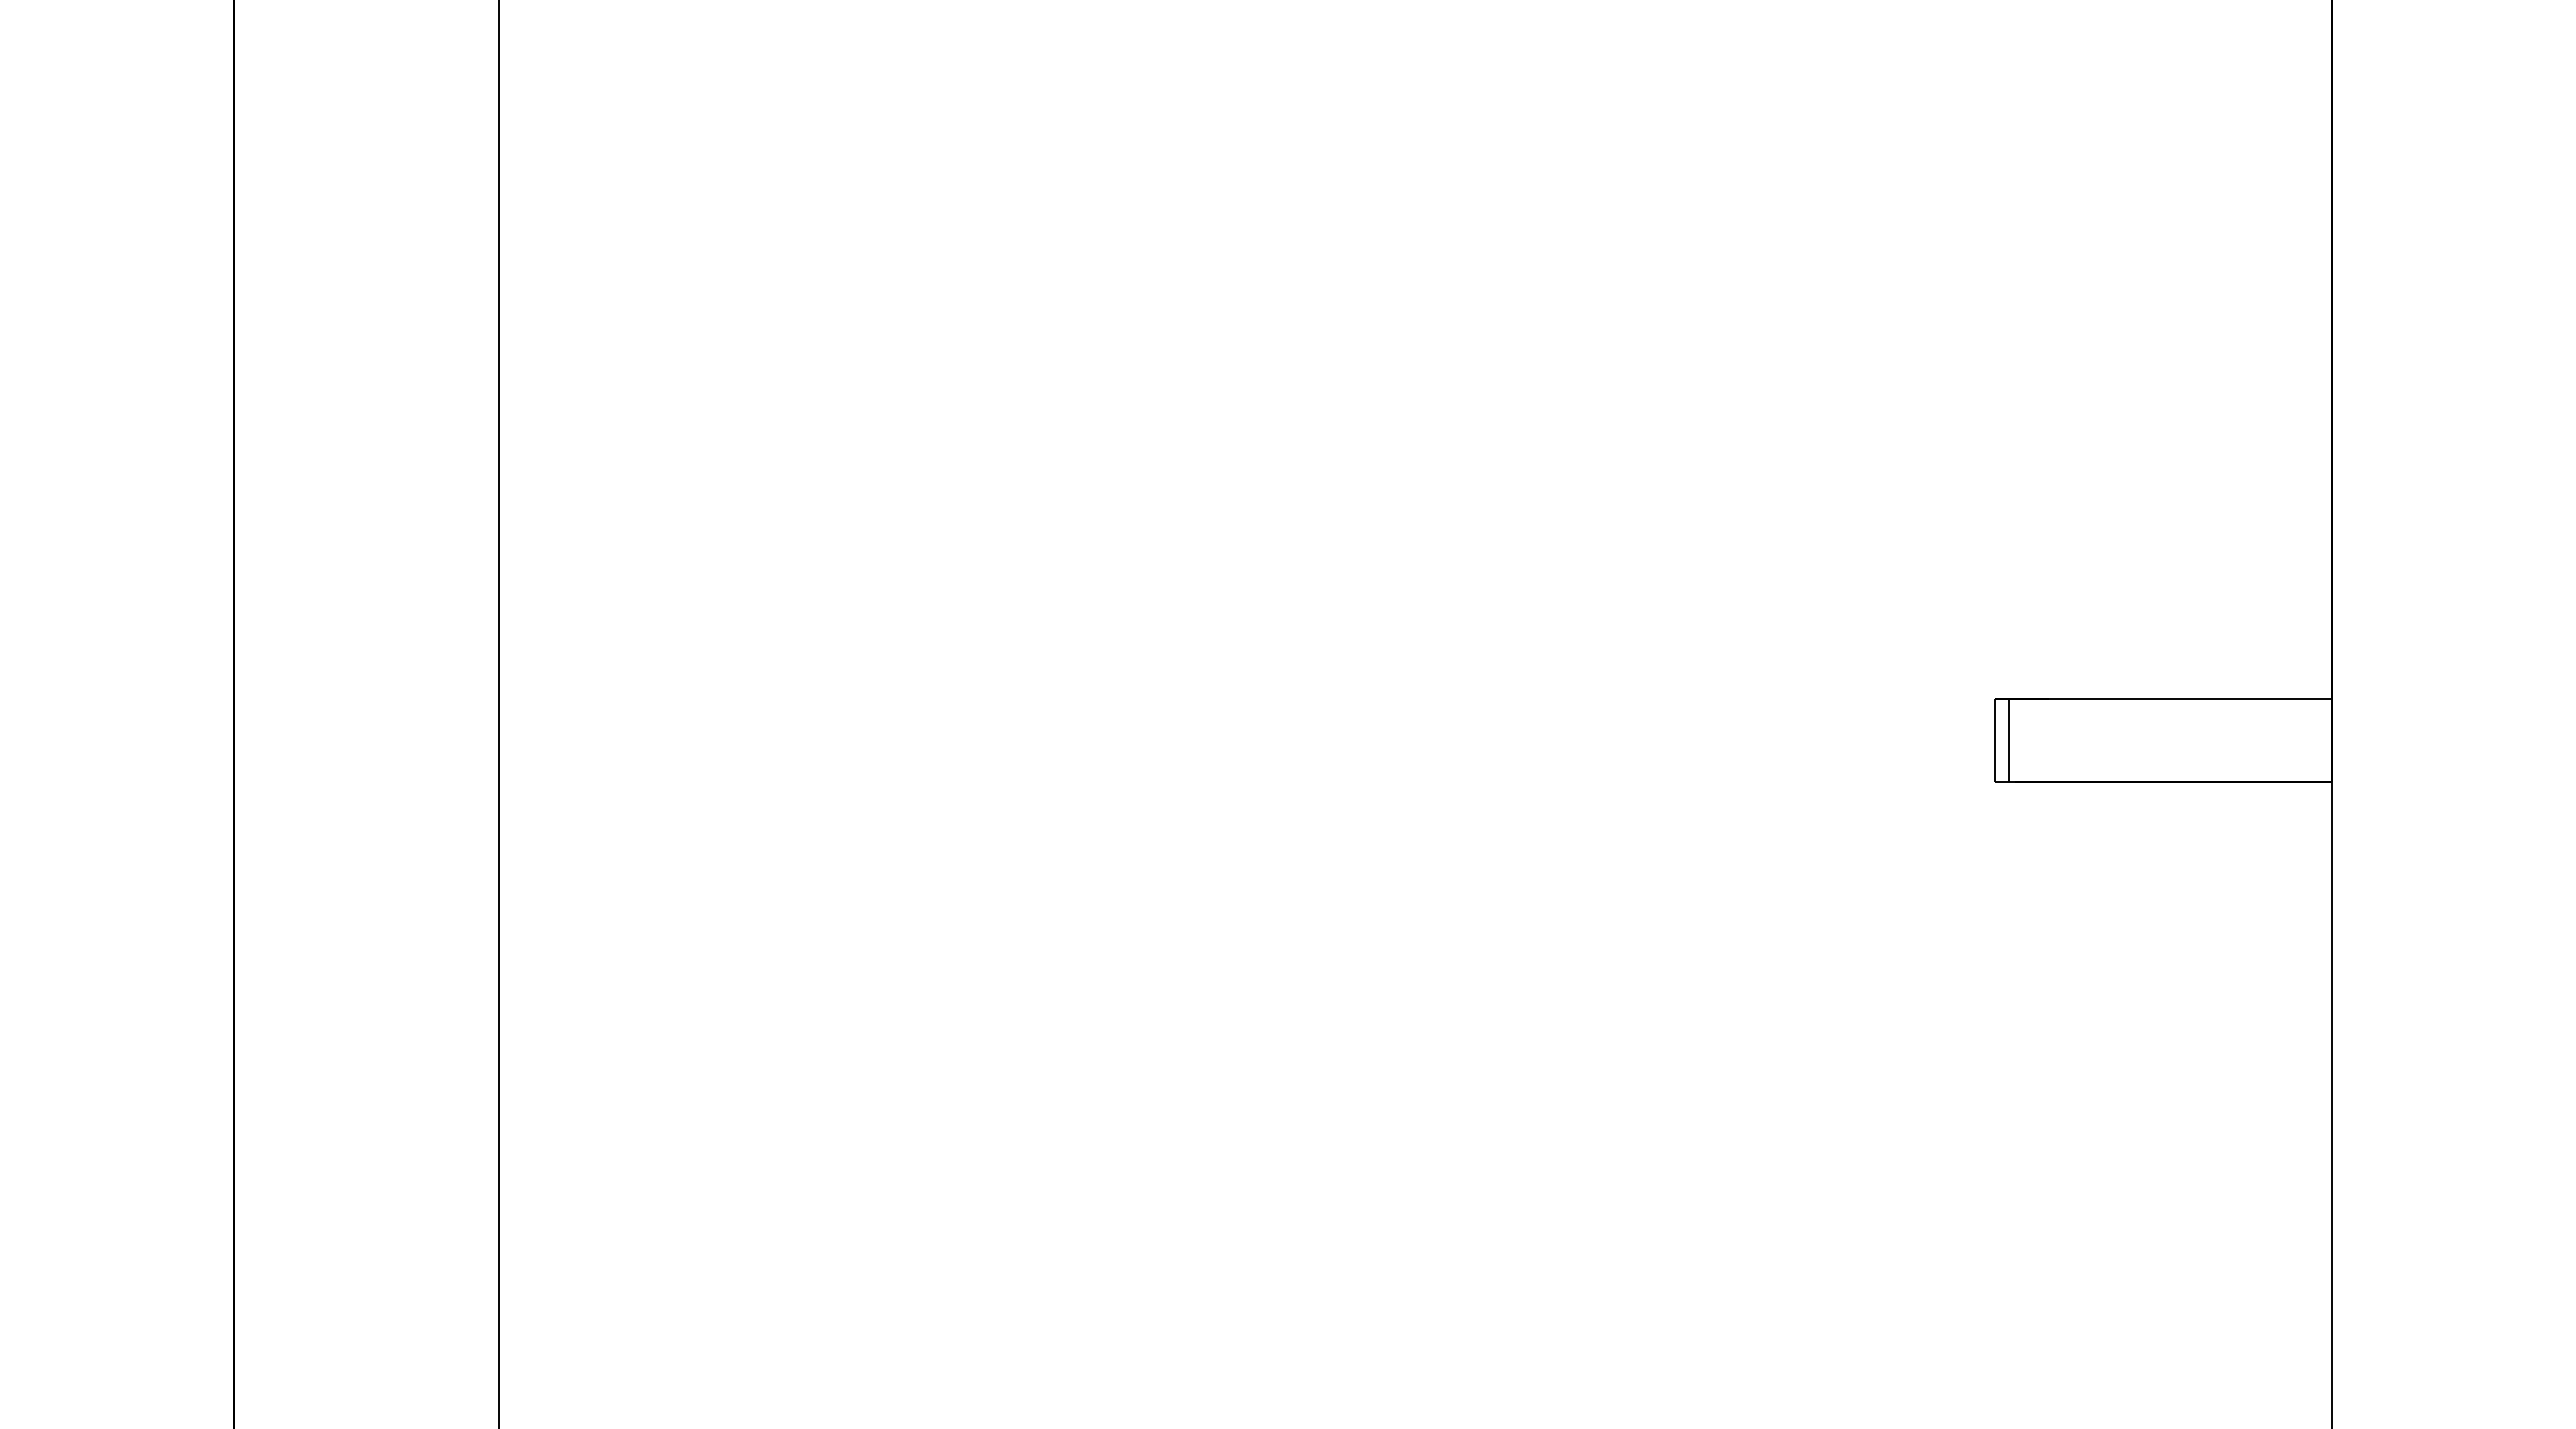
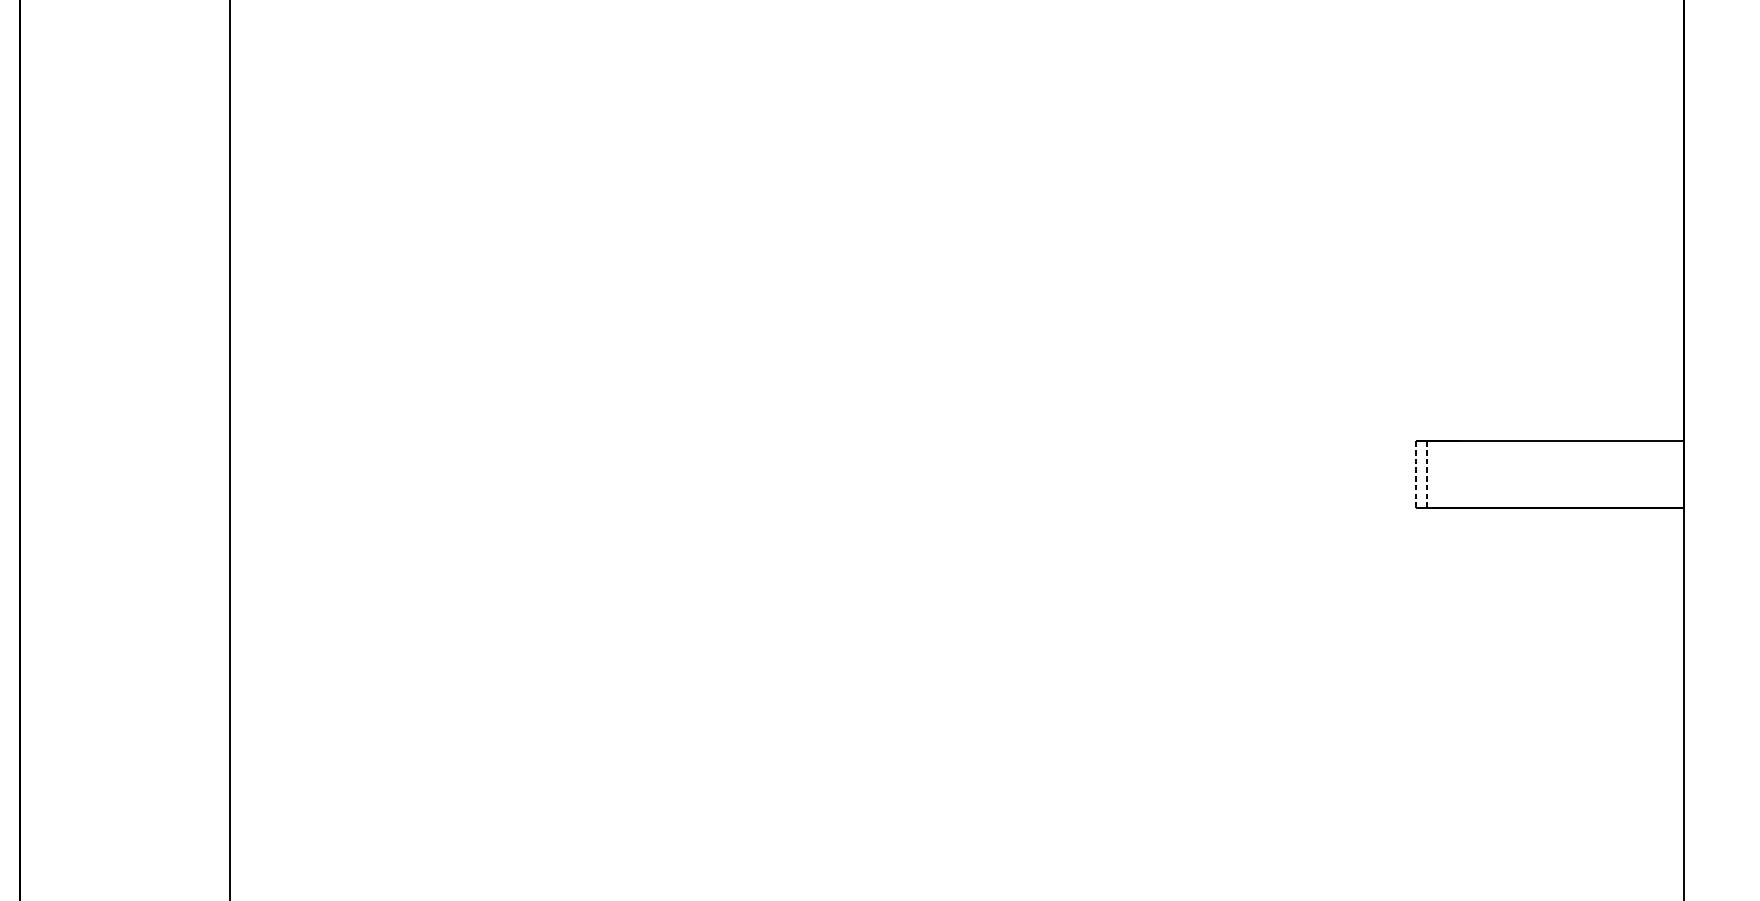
line: (1994, 740) -> (1415, 474), solid -> dashed
line: (2008, 740) -> (1426, 474), solid -> dashed

